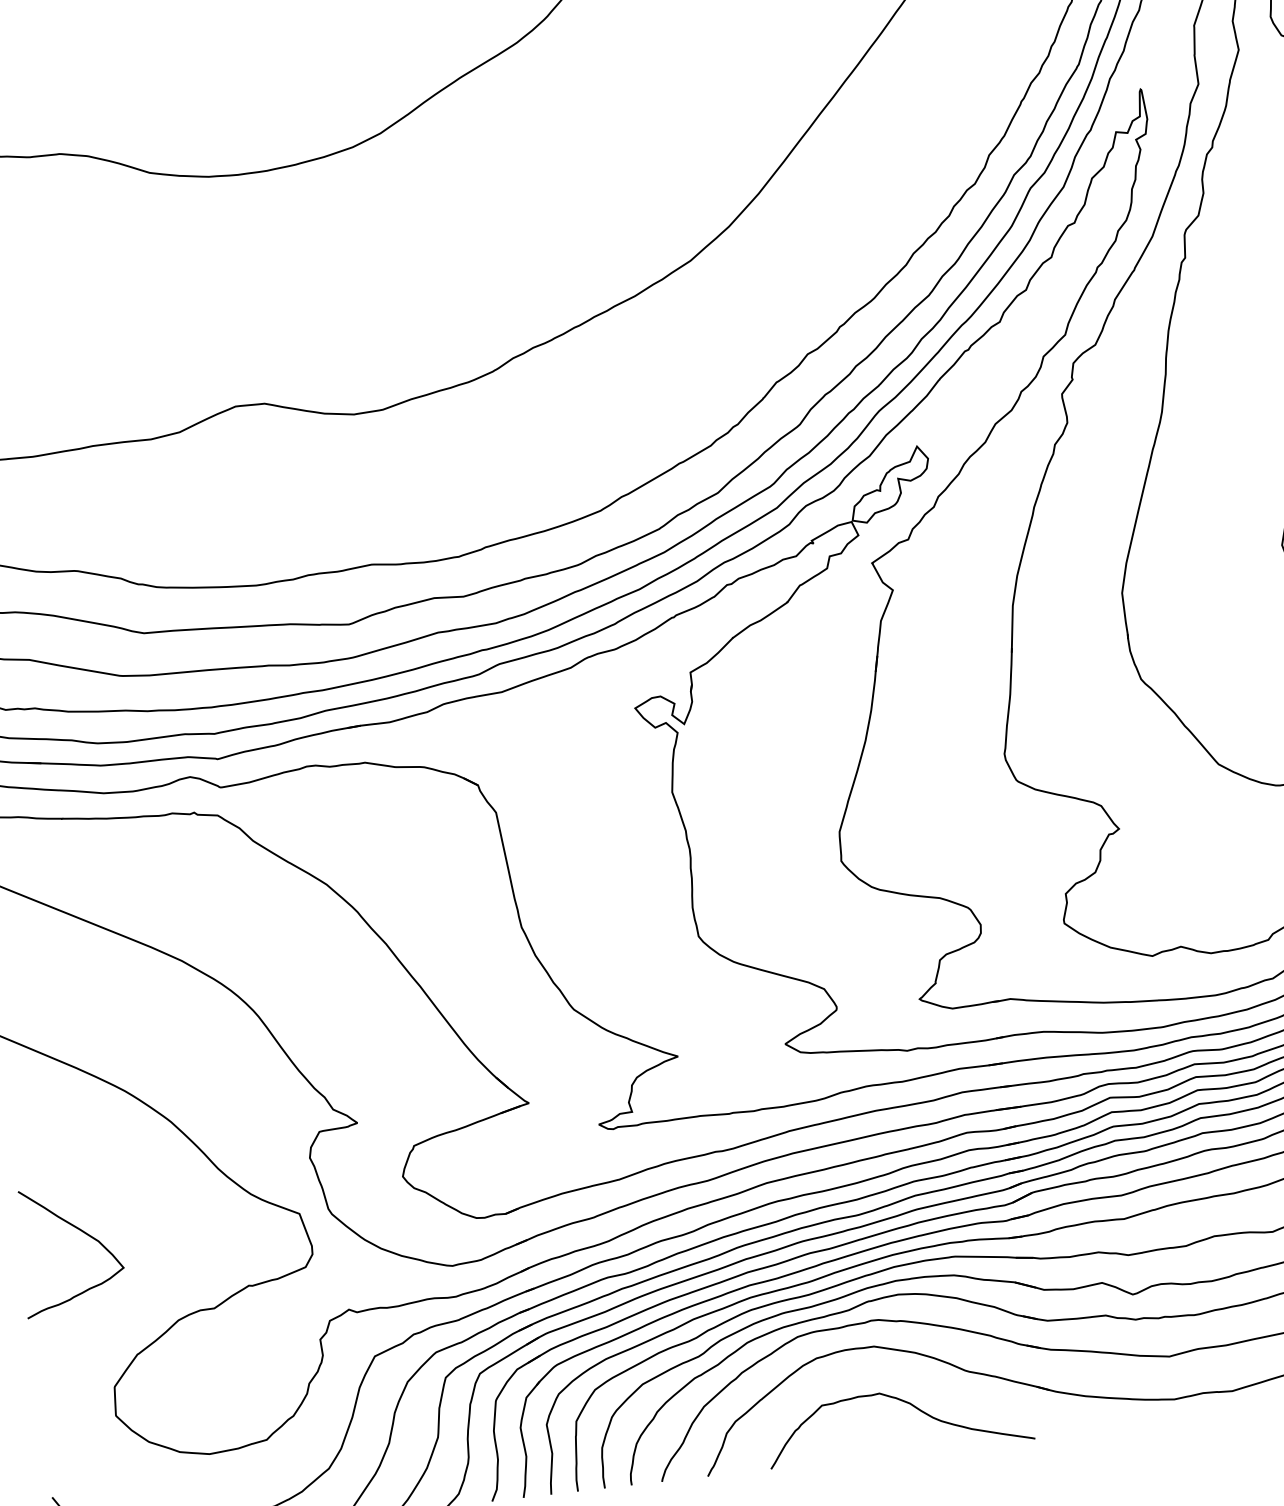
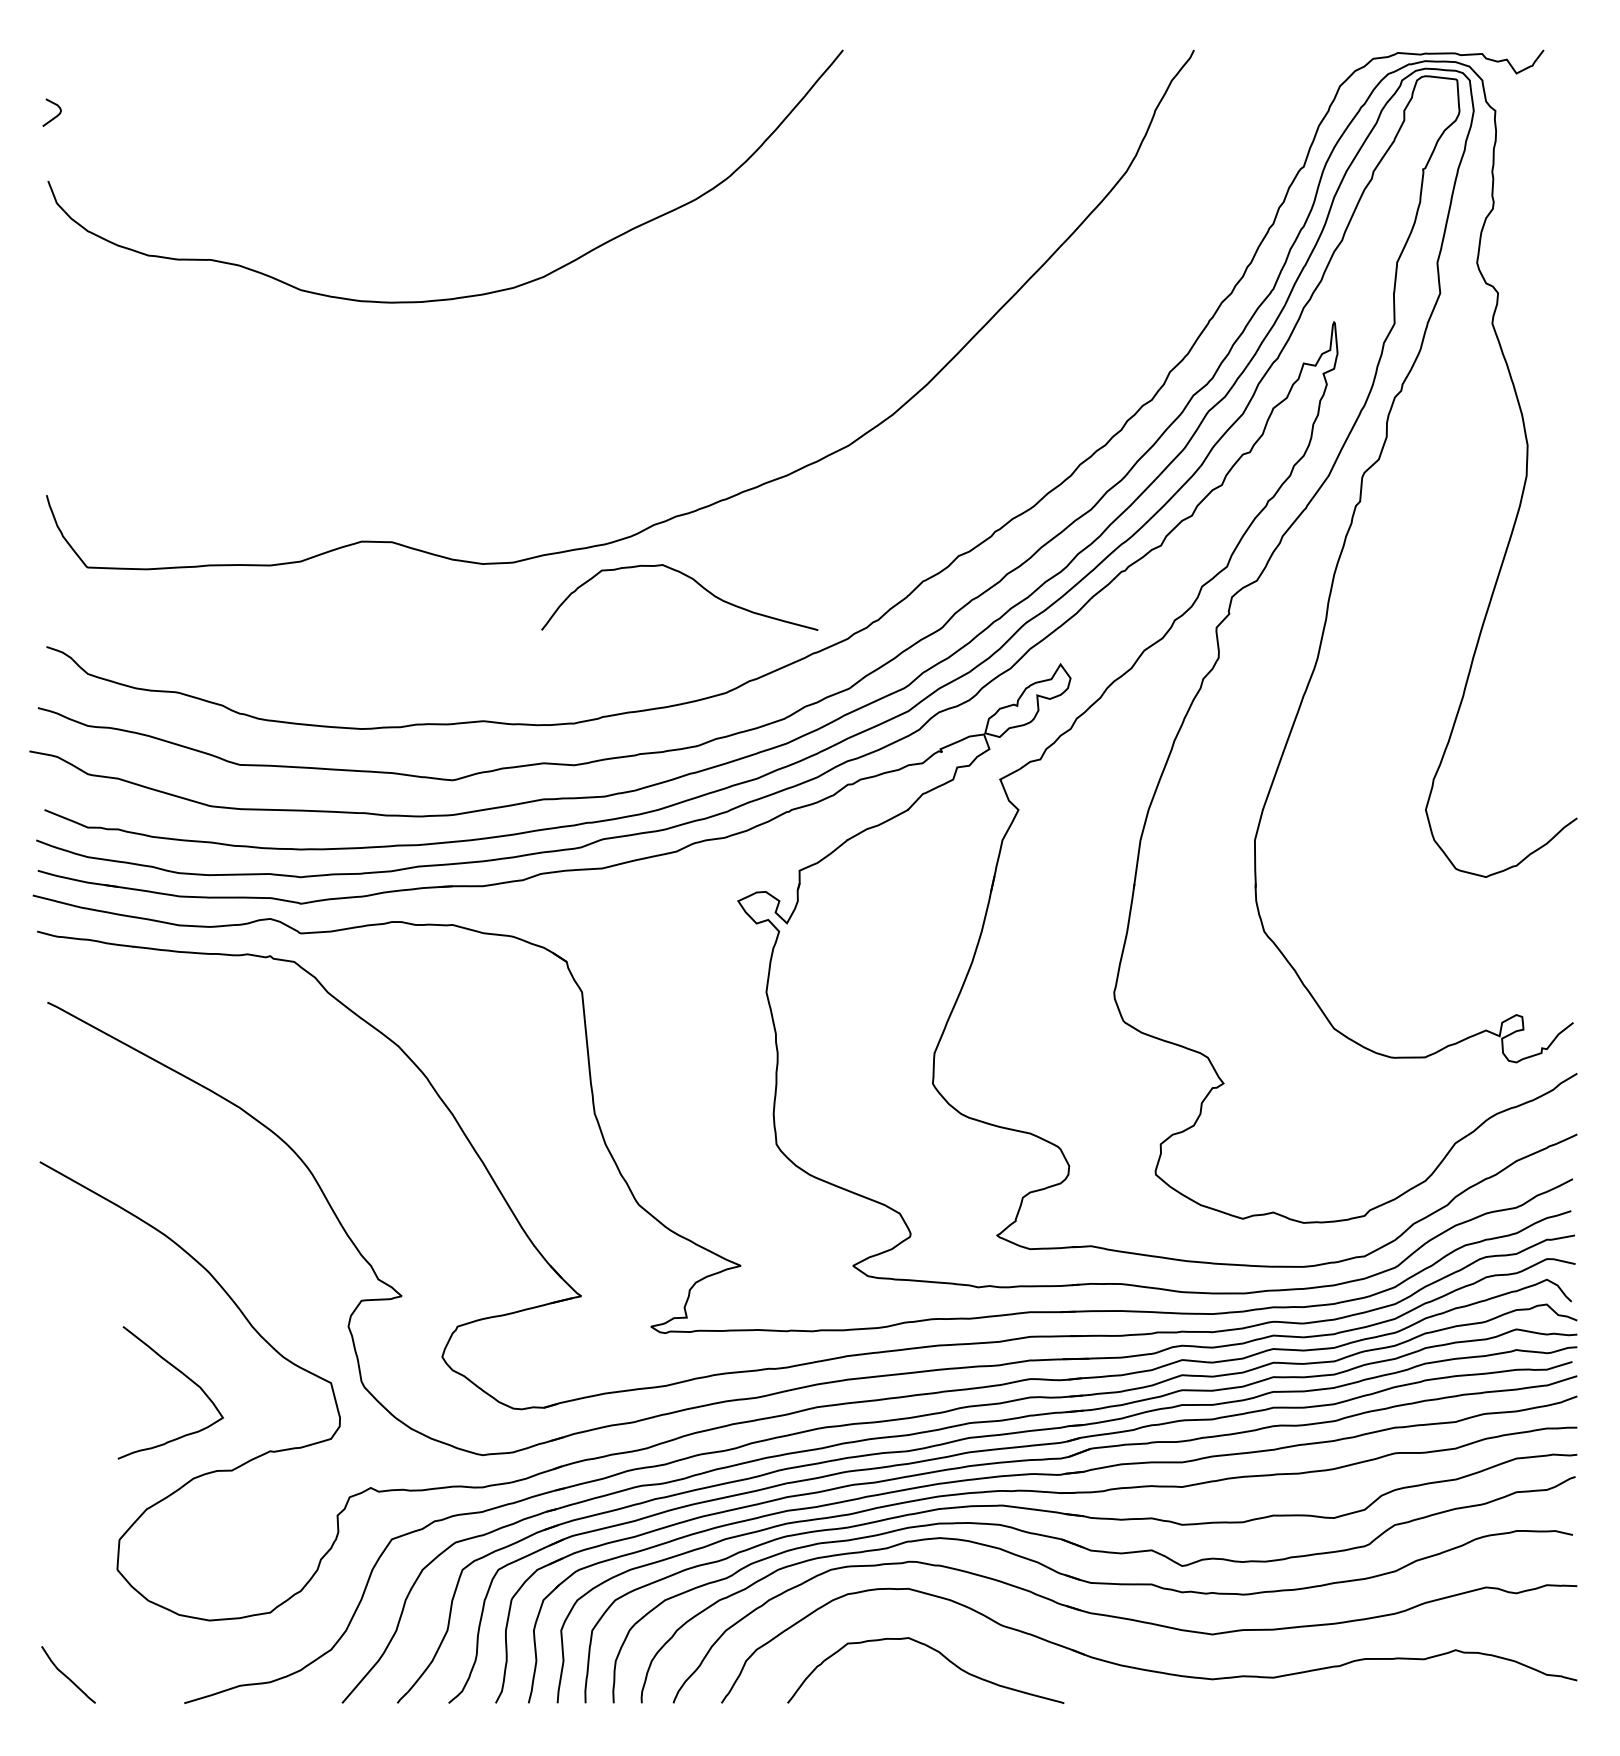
curve: (552, 405) -> (689, 578), added
curve: (81, 1231) -> (183, 1375), moved

